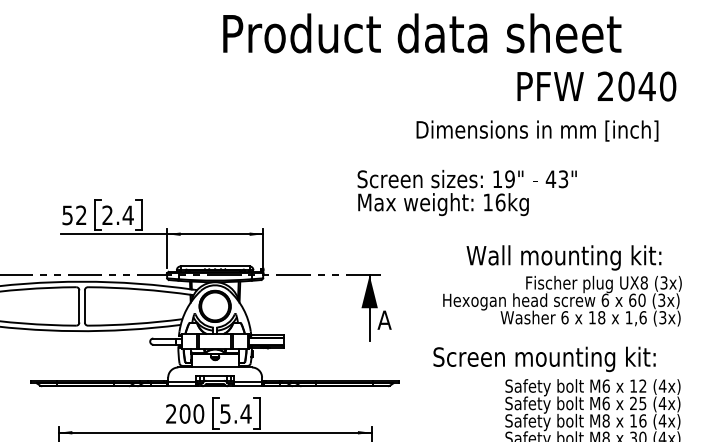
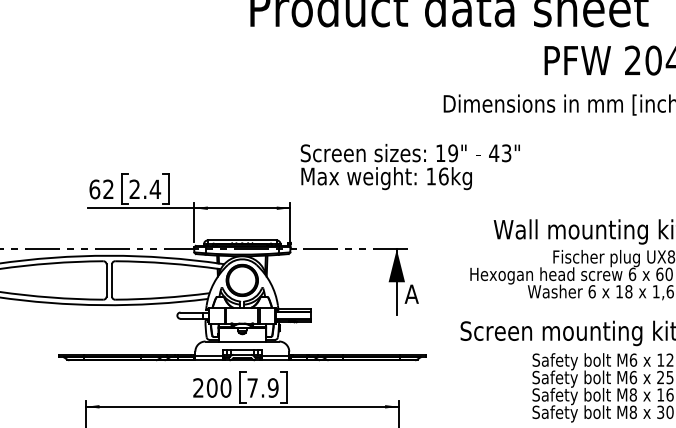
text: (466, 192) -> (409, 166), moved
text: (67, 215) -> (94, 189), 52 -> 62
text: (235, 413) -> (262, 387), 5.4 -> 7.9

